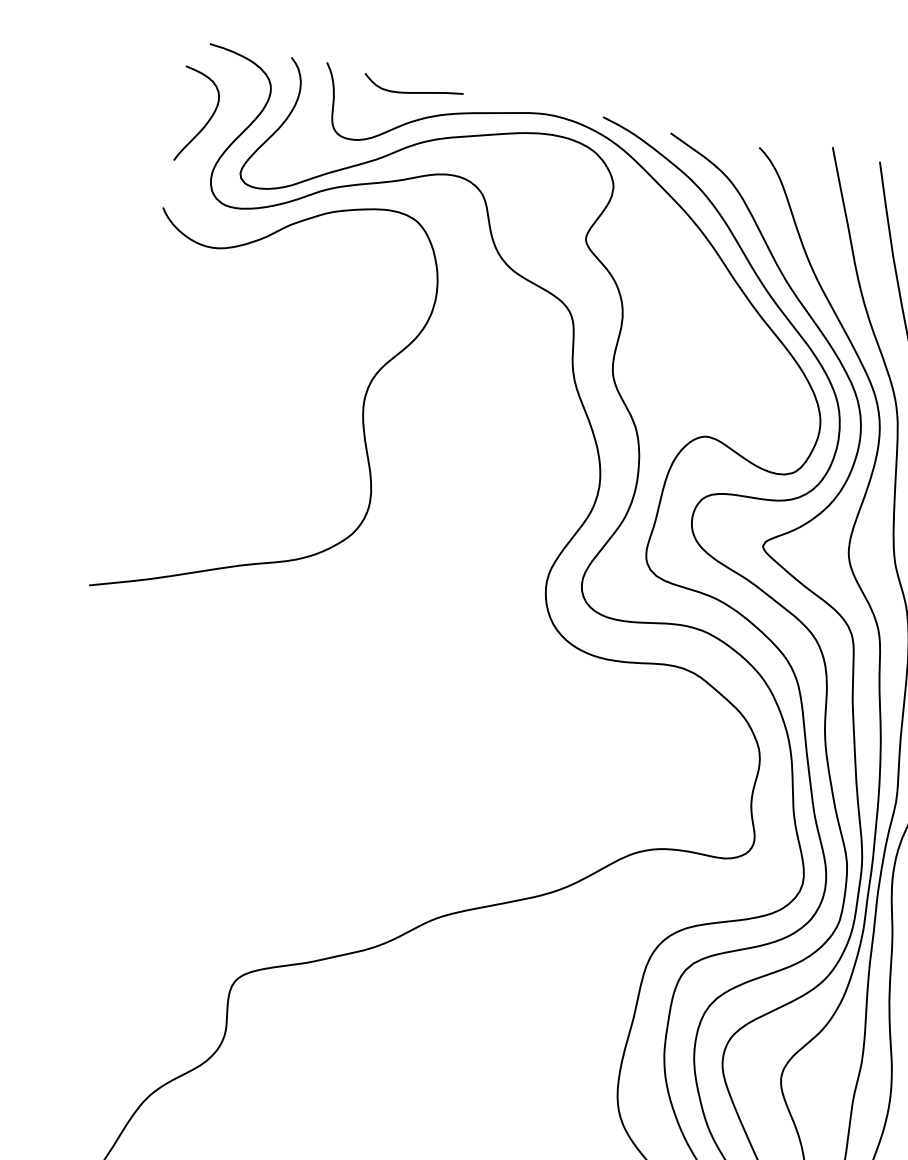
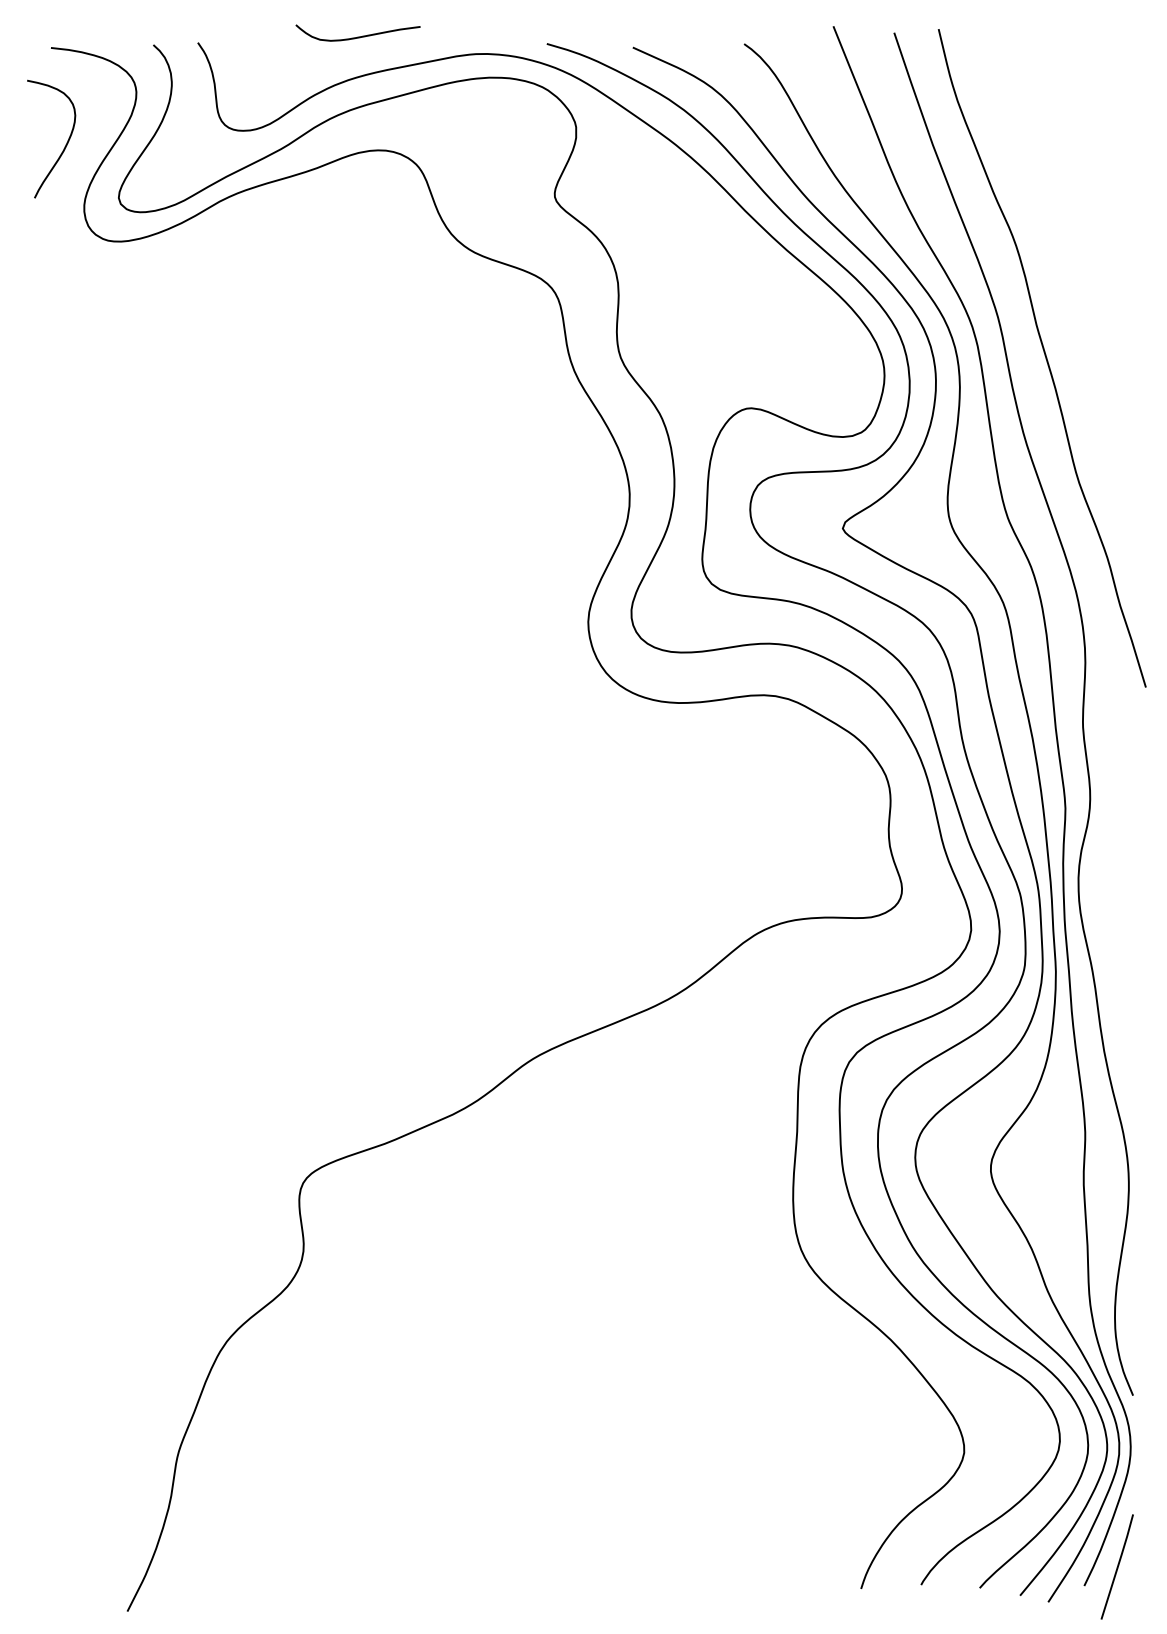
curve: (412, 91) -> (357, 36), moved
curve: (362, 406) -> (322, 453), removed

